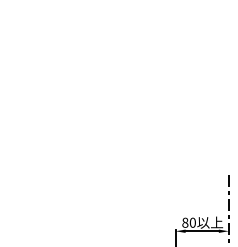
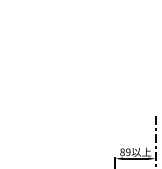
text: (192, 222) -> (128, 152), 80 -> 89

